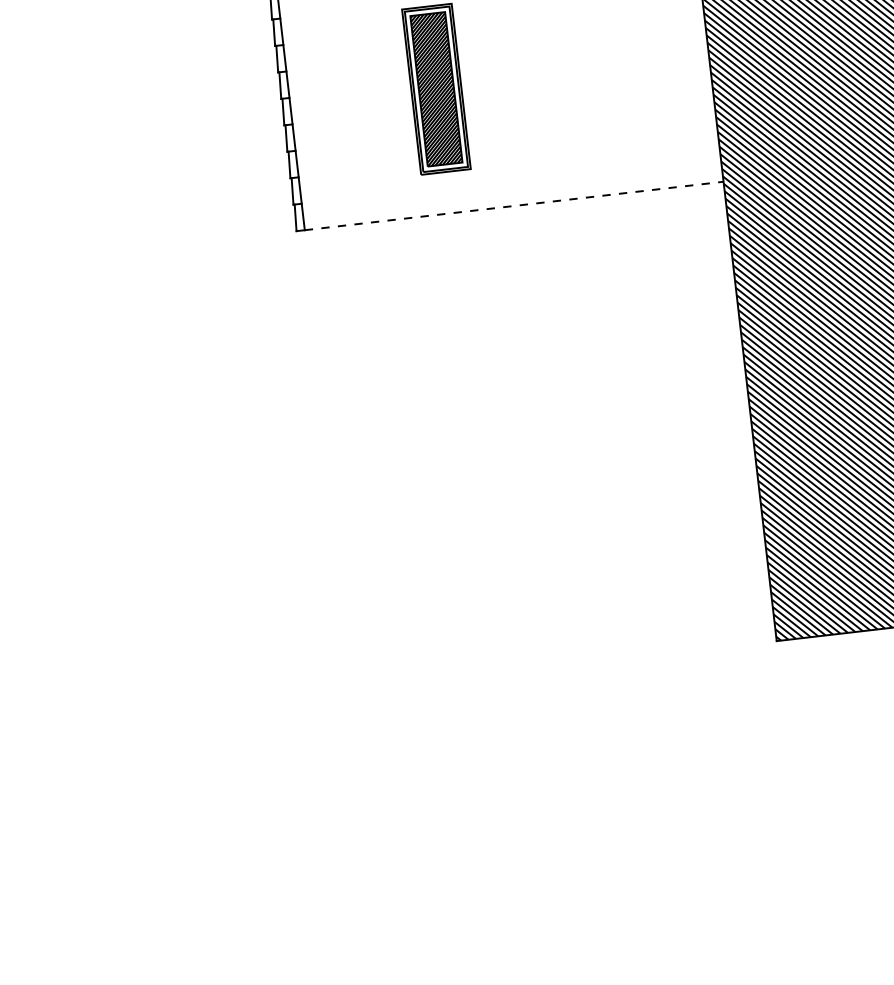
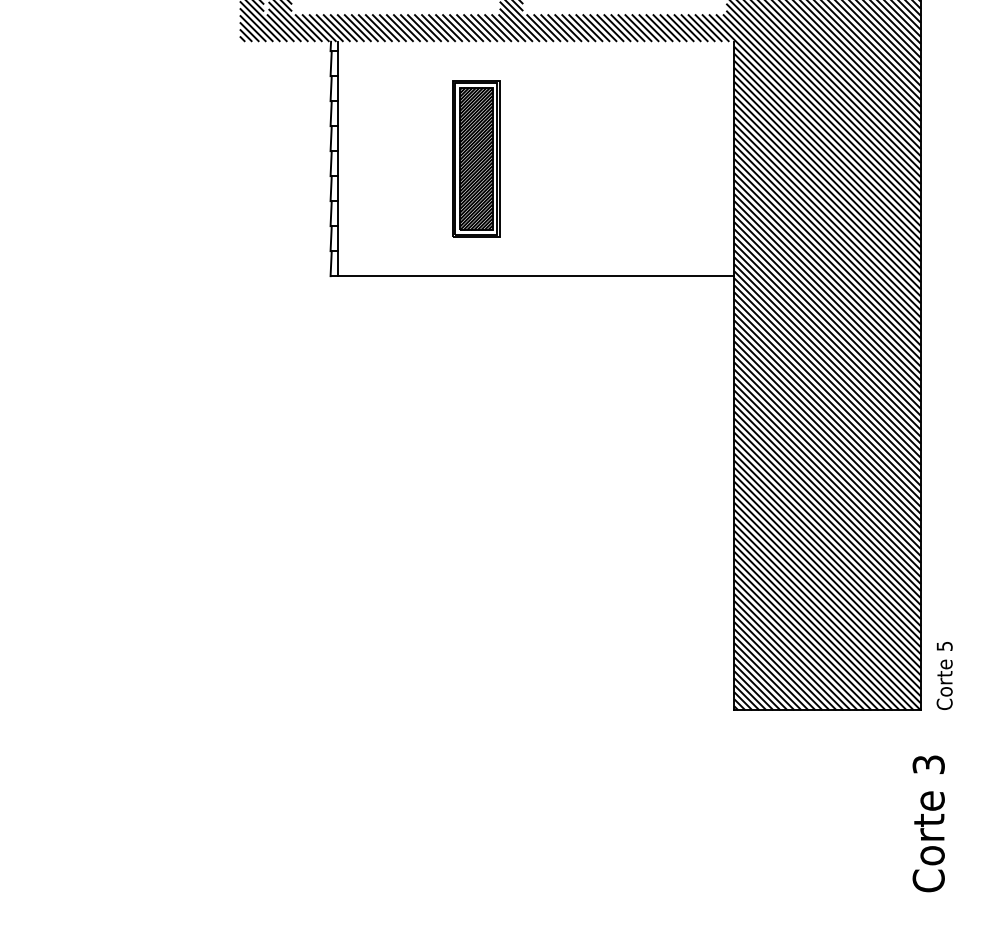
line: (514, 206) -> (536, 276), dashed -> solid

